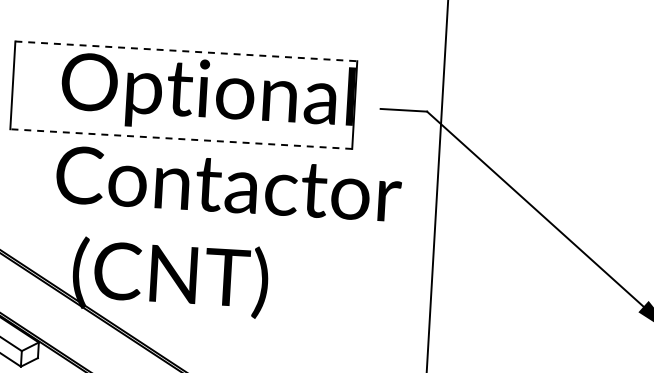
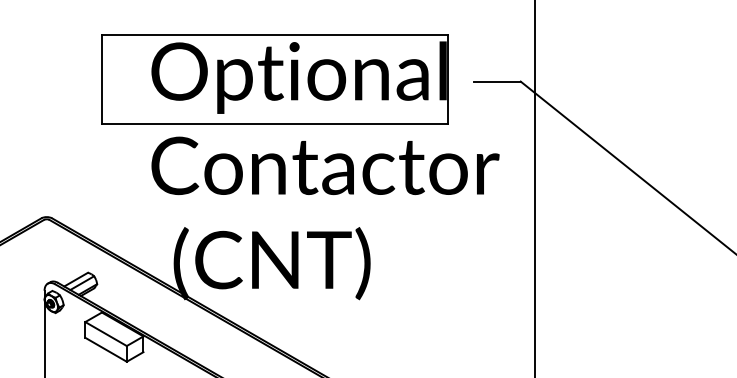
line: (185, 50) -> (274, 34), dashed -> solid
line: (180, 139) -> (274, 123), dashed -> solid

